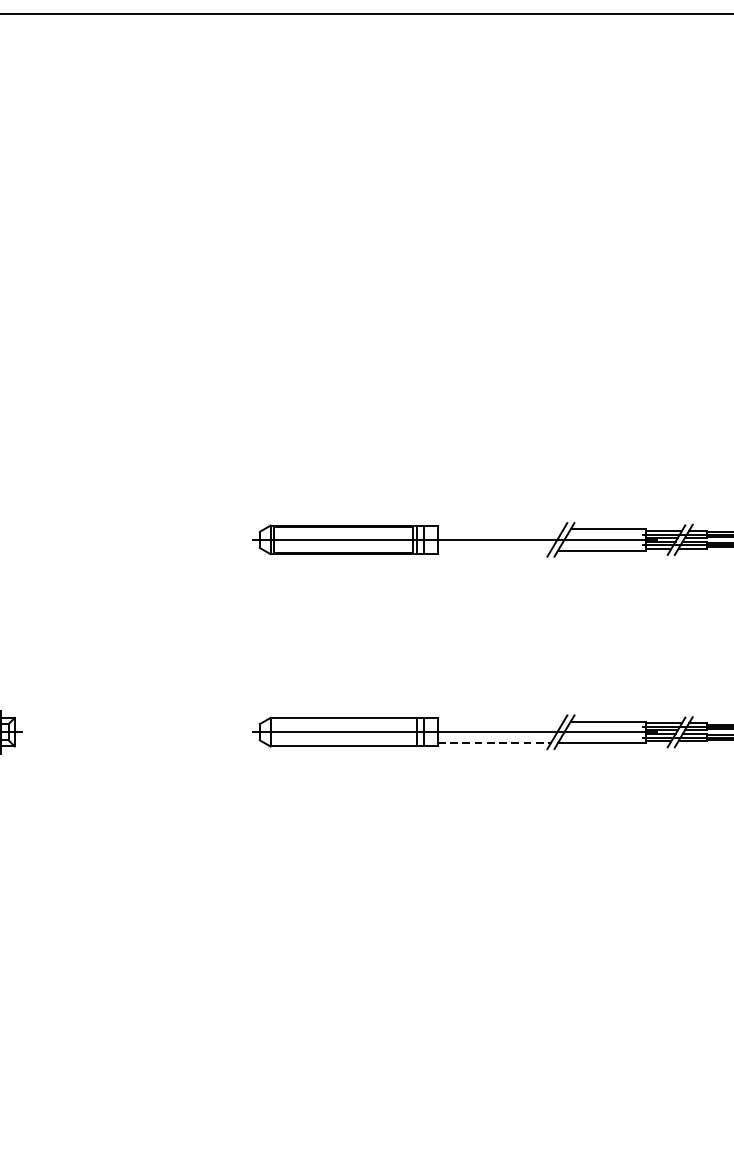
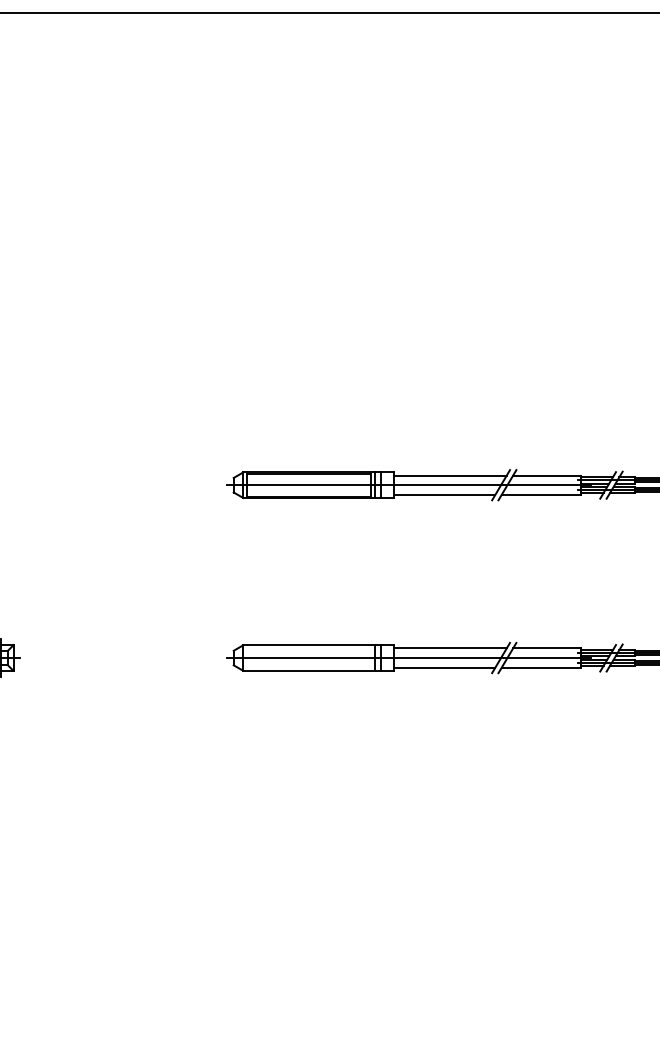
line: (499, 529) -> (449, 475), added
line: (494, 550) -> (444, 494), added
line: (499, 721) -> (449, 648), added
line: (494, 742) -> (444, 667), dashed -> solid

